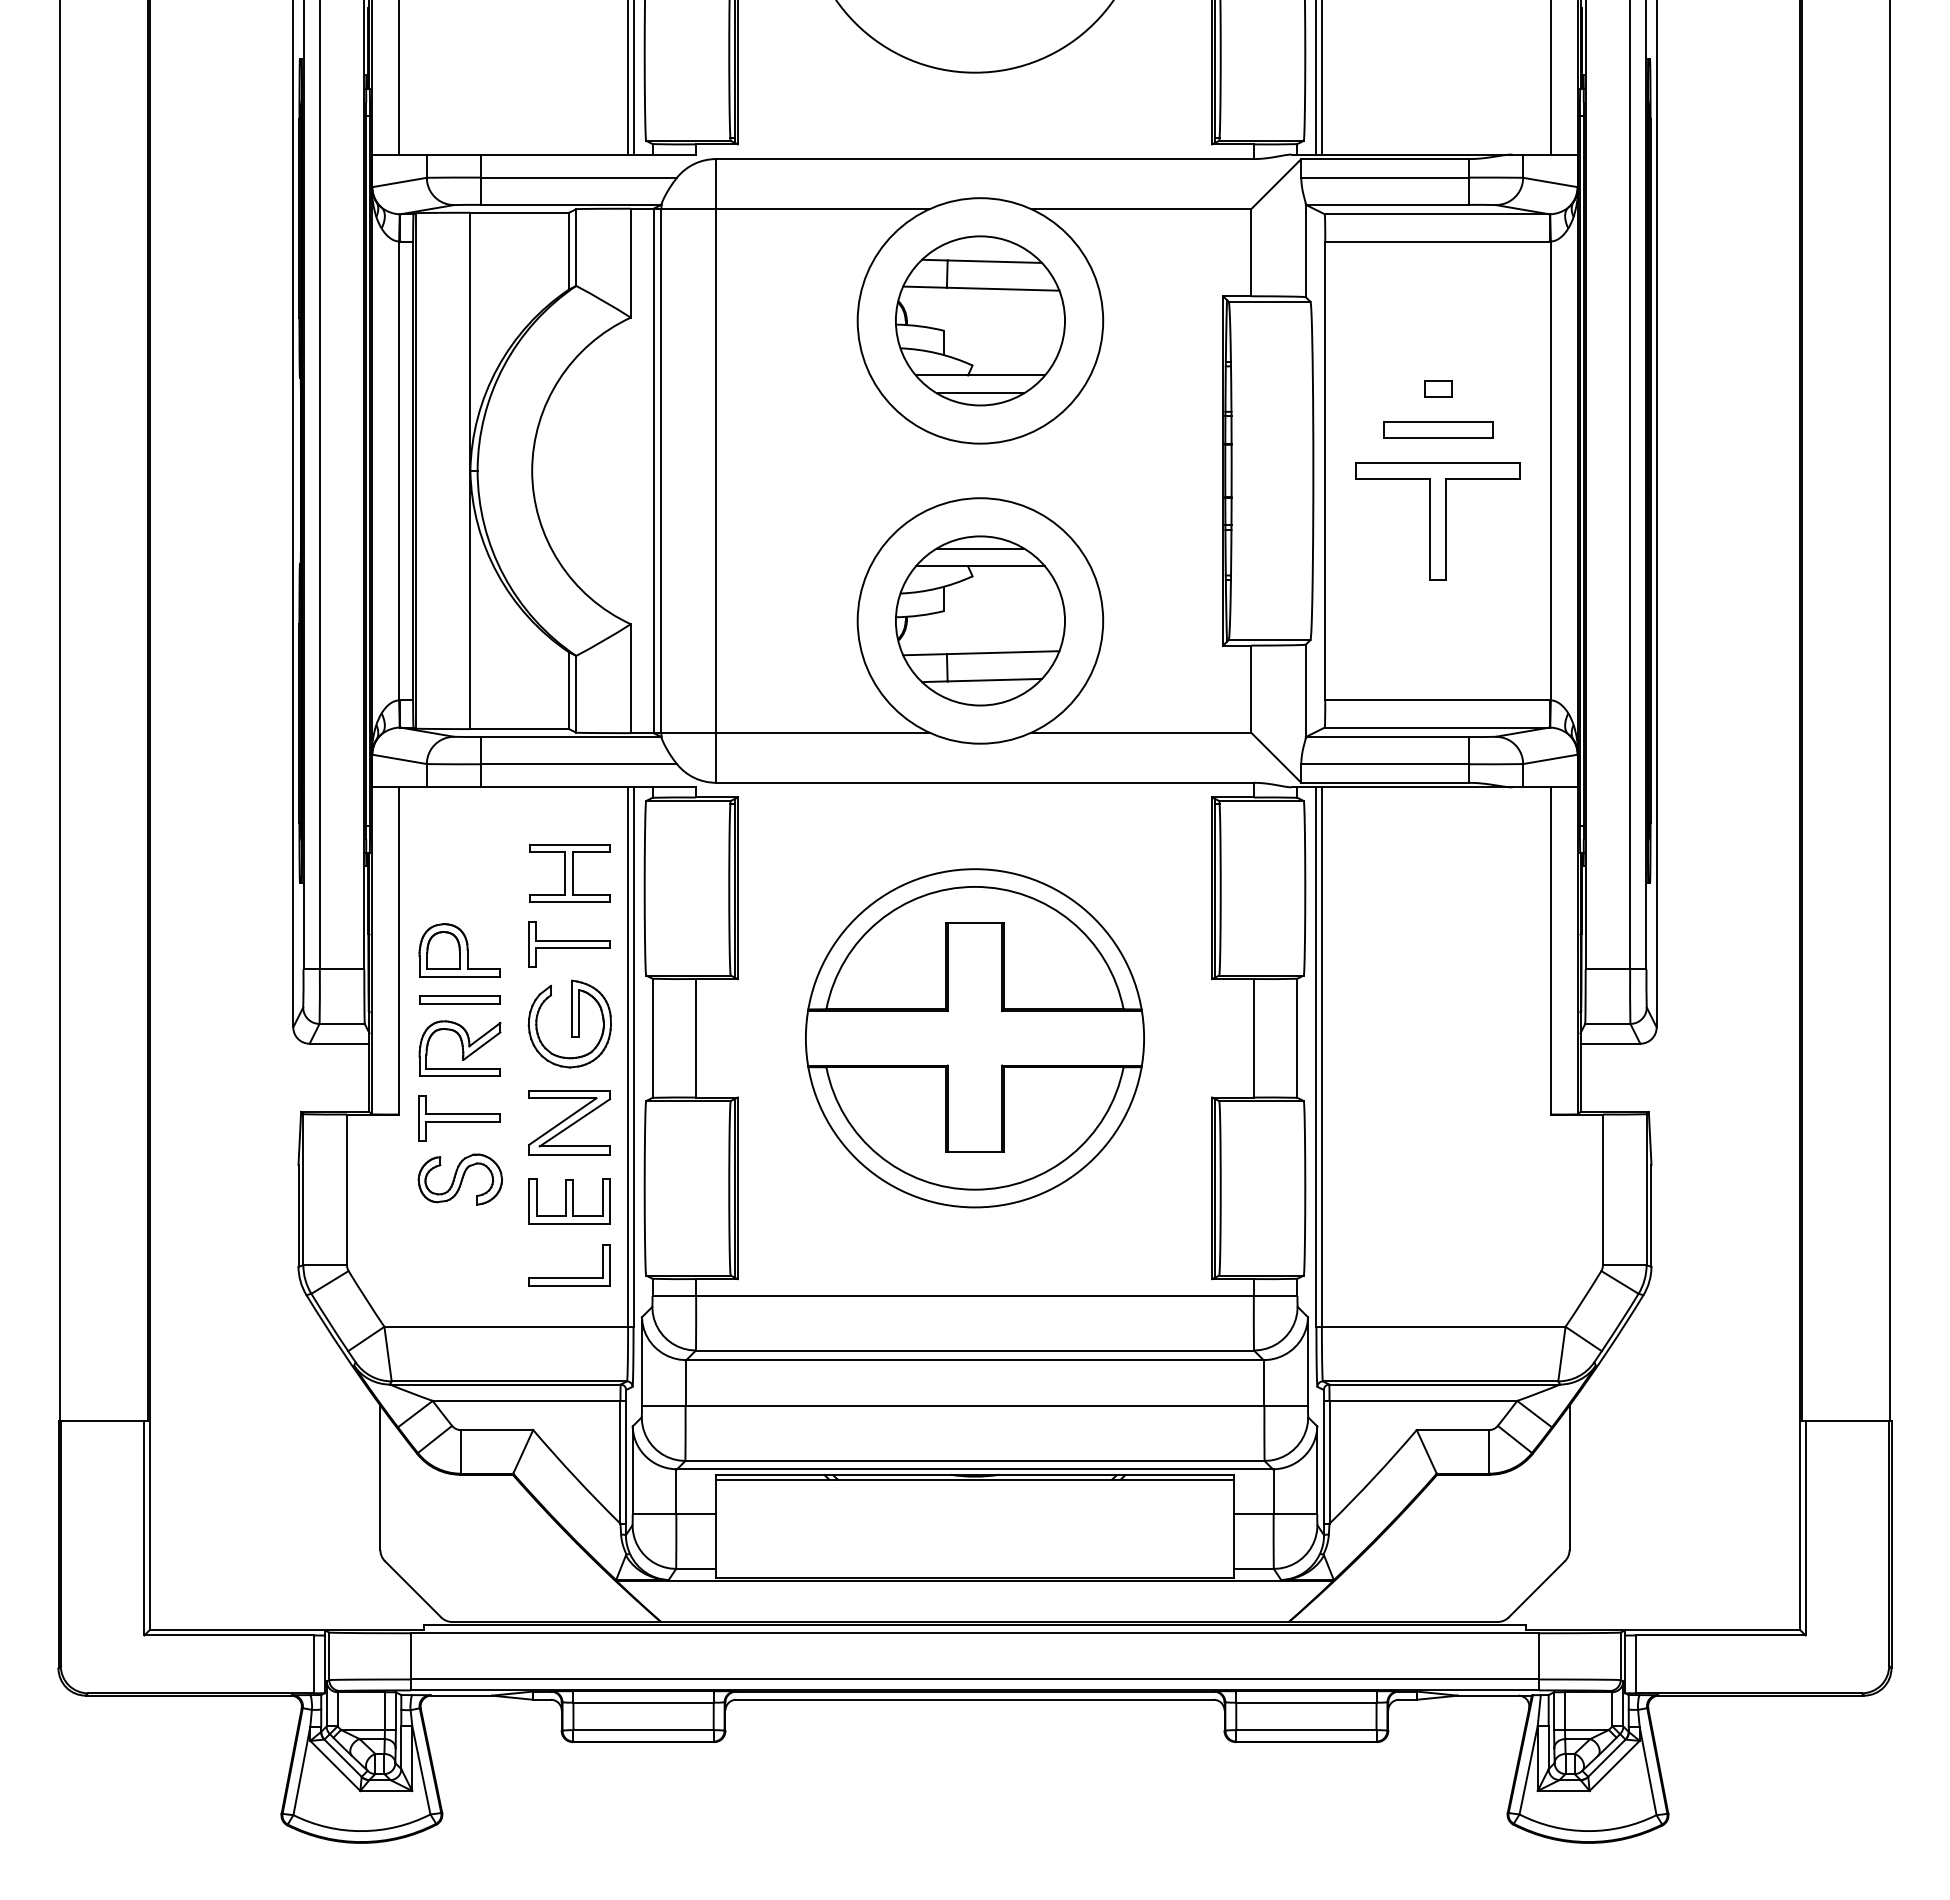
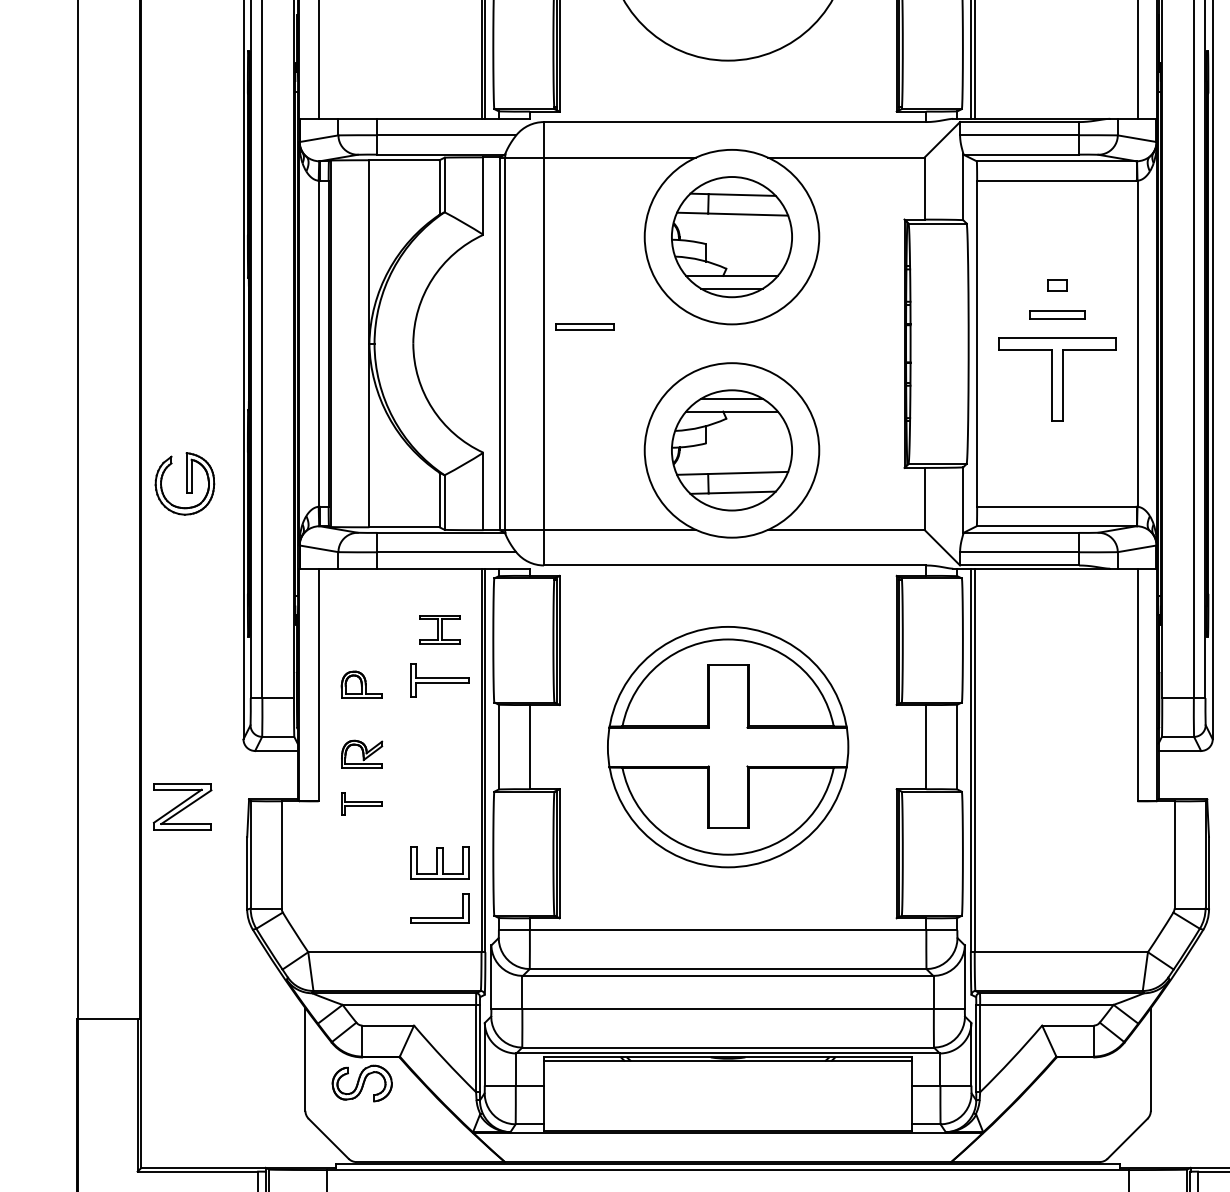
part: (1438, 429) -> (1057, 314), size x0.7
part: (569, 873) -> (439, 629), size x0.7
part: (459, 950) -> (361, 684), size x0.7
part: (459, 999) -> (584, 326), moved
part: (569, 1023) -> (184, 483), moved
part: (459, 1048) -> (361, 754), size x0.7
part: (459, 1118) -> (361, 804), size x0.7
part: (569, 1122) -> (182, 806), moved
part: (459, 1179) -> (361, 1083), moved

